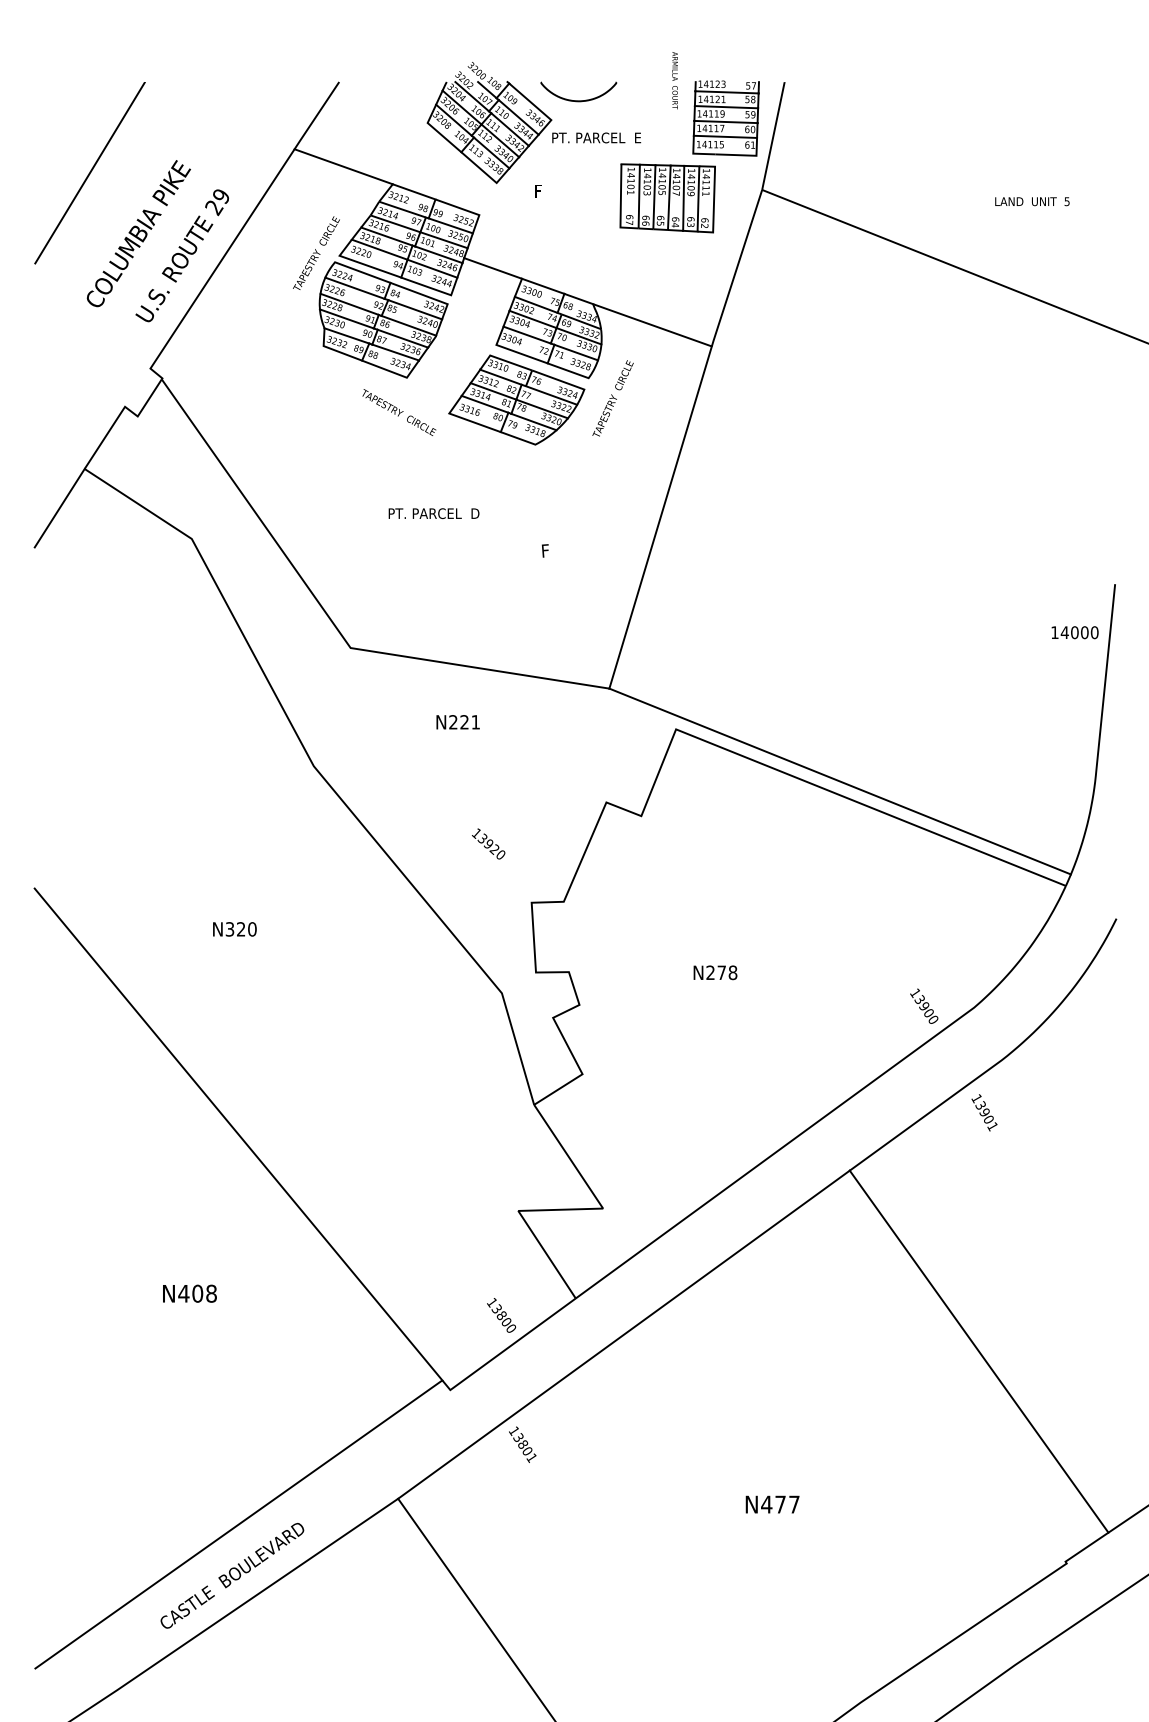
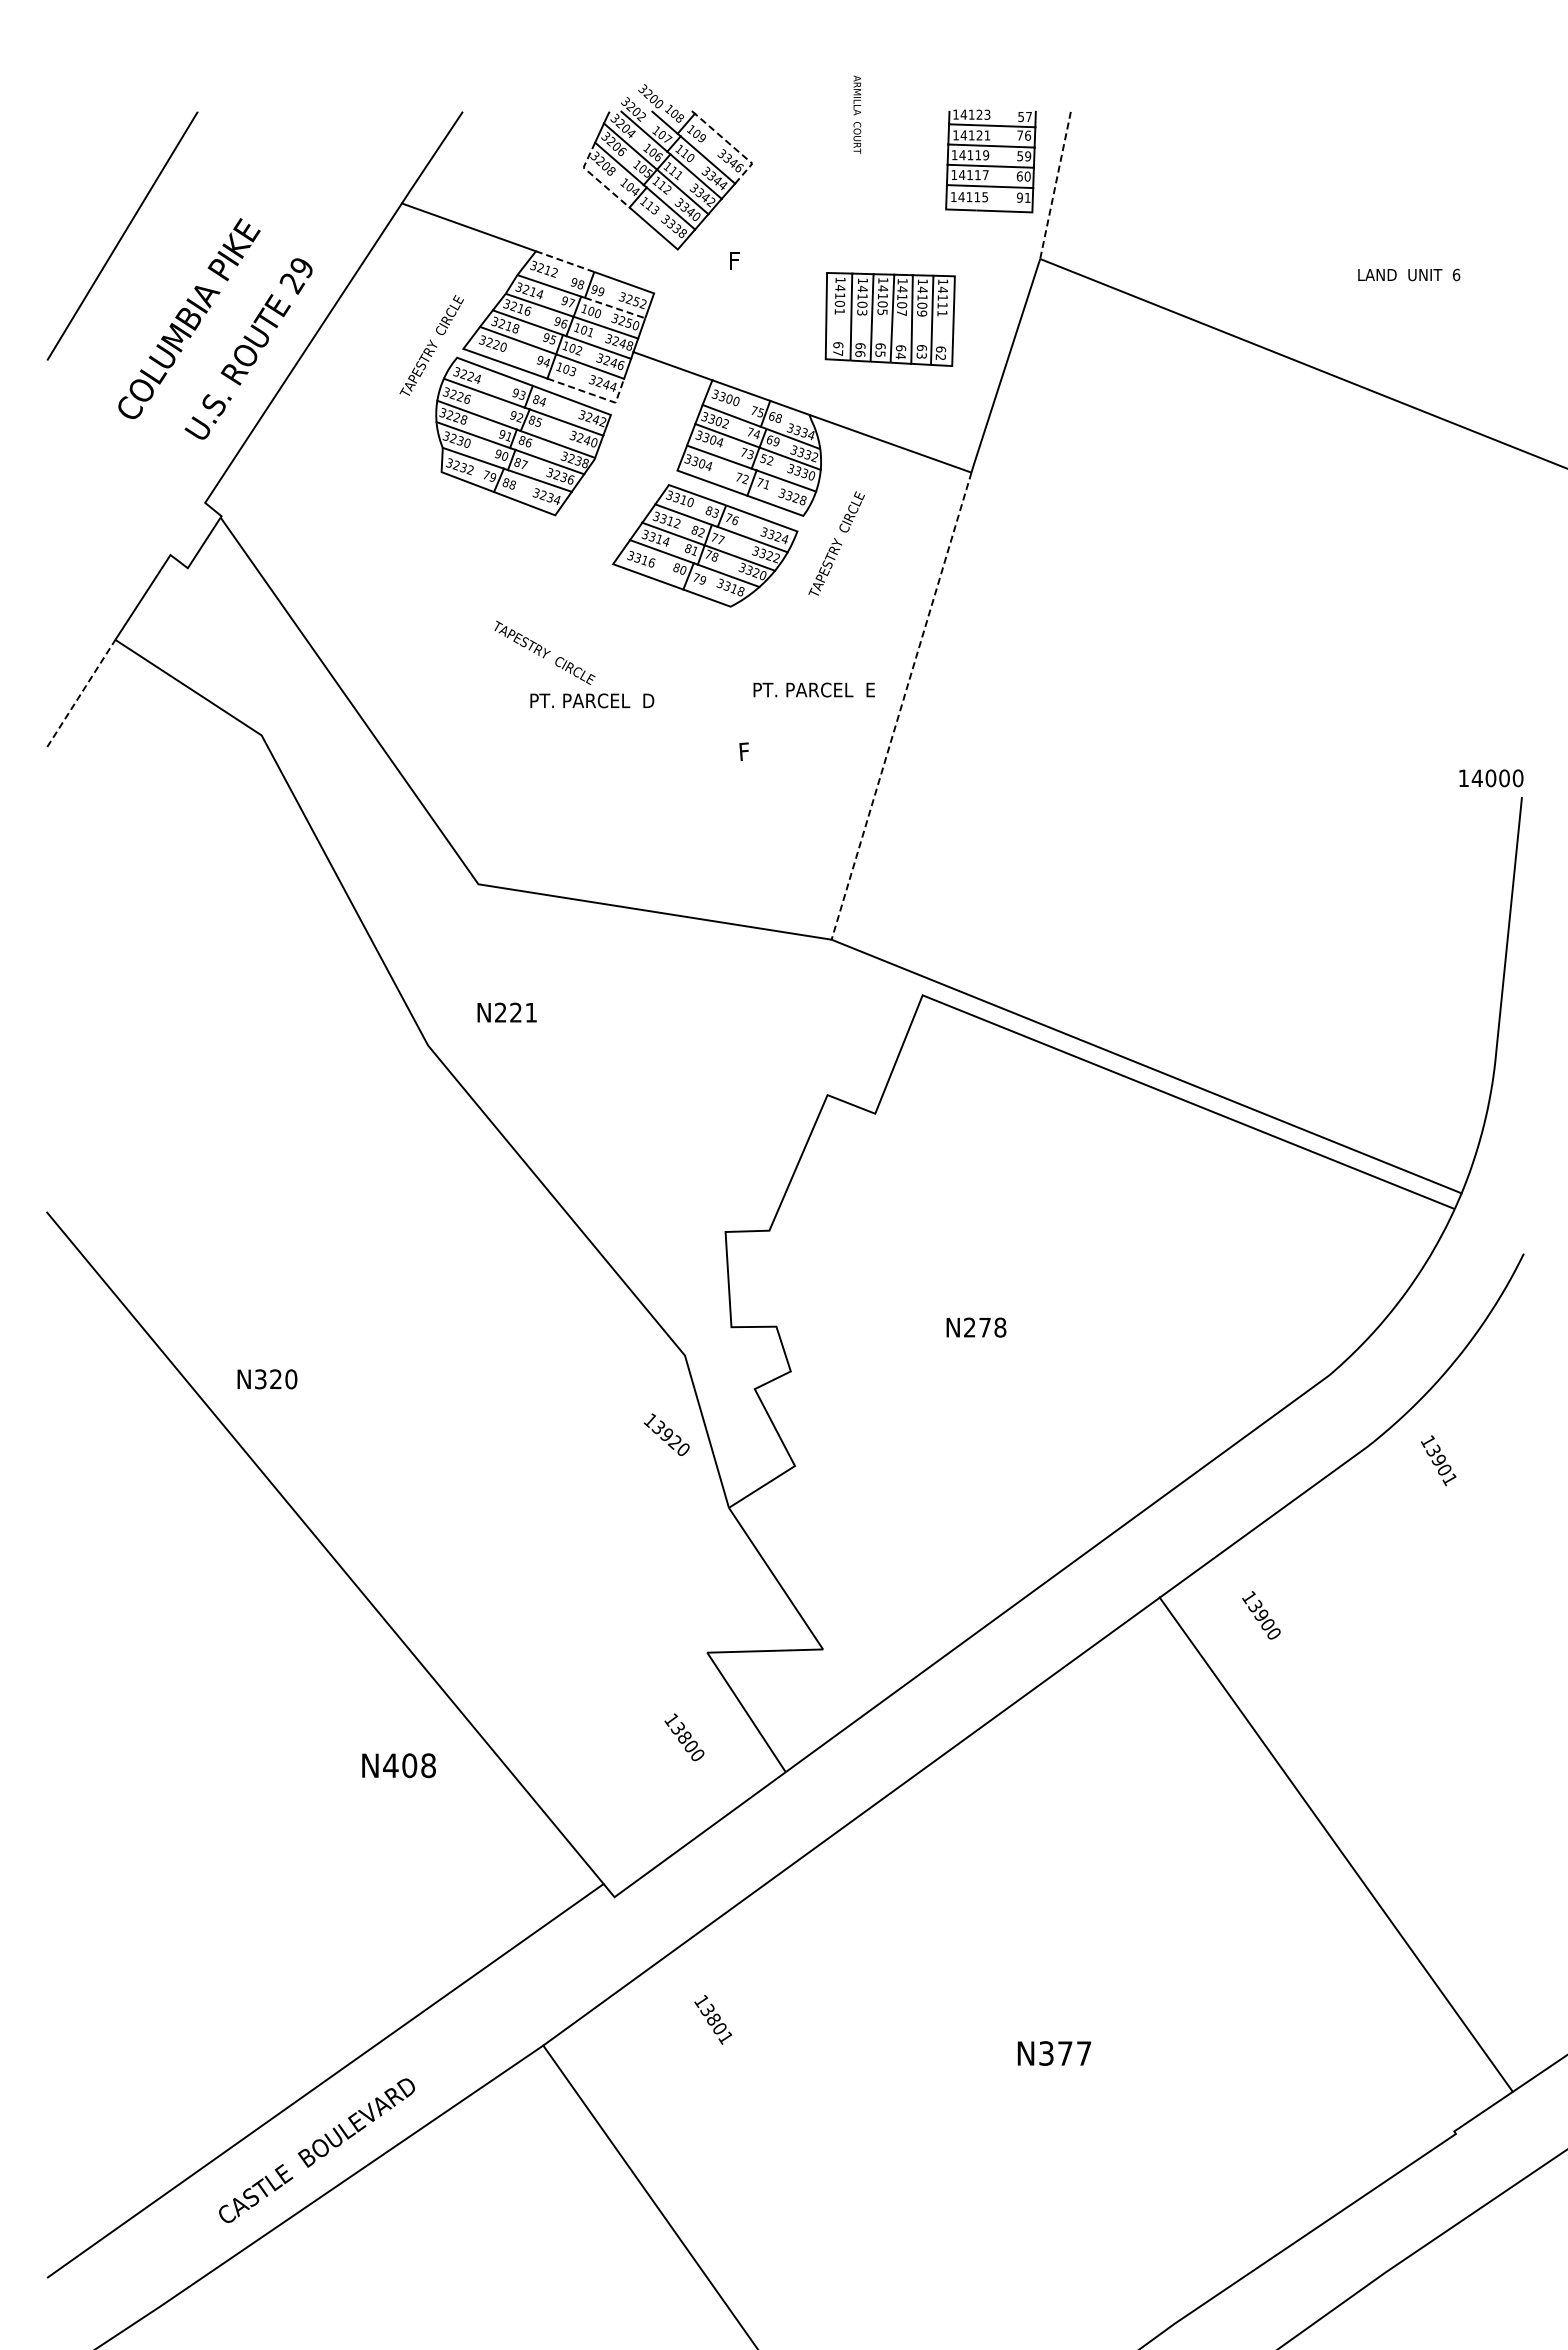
text: (675, 80) -> (857, 114), moved
text: (749, 99) -> (1023, 135), 58 -> 76
curve: (575, 100) -> (785, 136), removed
line: (537, 108) -> (733, 147), solid -> dashed
line: (436, 130) -> (595, 178), solid -> dashed
line: (773, 135) -> (1055, 184), solid -> dashed
text: (596, 137) -> (813, 689), moved
text: (747, 144) -> (1019, 197), 61 -> 91
line: (414, 191) -> (565, 261), solid -> dashed
part: (667, 198) -> (889, 319), moved
text: (1067, 201) -> (1456, 274), 5 -> 6
line: (451, 226) -> (615, 308), solid -> dashed
line: (434, 289) -> (593, 395), solid -> dashed
text: (561, 336) -> (766, 459), 70 -> 52
text: (356, 347) -> (486, 474), 89 -> 79
text: (399, 412) -> (544, 652), moved
line: (59, 508) -> (81, 693), solid -> dashed
line: (660, 517) -> (901, 706), solid -> dashed
text: (1075, 632) -> (1491, 778), moved
text: (457, 722) -> (506, 1012), moved
text: (488, 843) -> (666, 1434), moved
text: (234, 929) -> (267, 1379), moved
text: (924, 1006) -> (1261, 1615), moved
text: (984, 1112) -> (1438, 1460), moved
text: (189, 1293) -> (398, 1765), moved
text: (501, 1315) -> (684, 1737), moved
text: (522, 1444) -> (713, 2019), moved
text: (766, 1504) -> (1046, 2053), N477 -> N377

